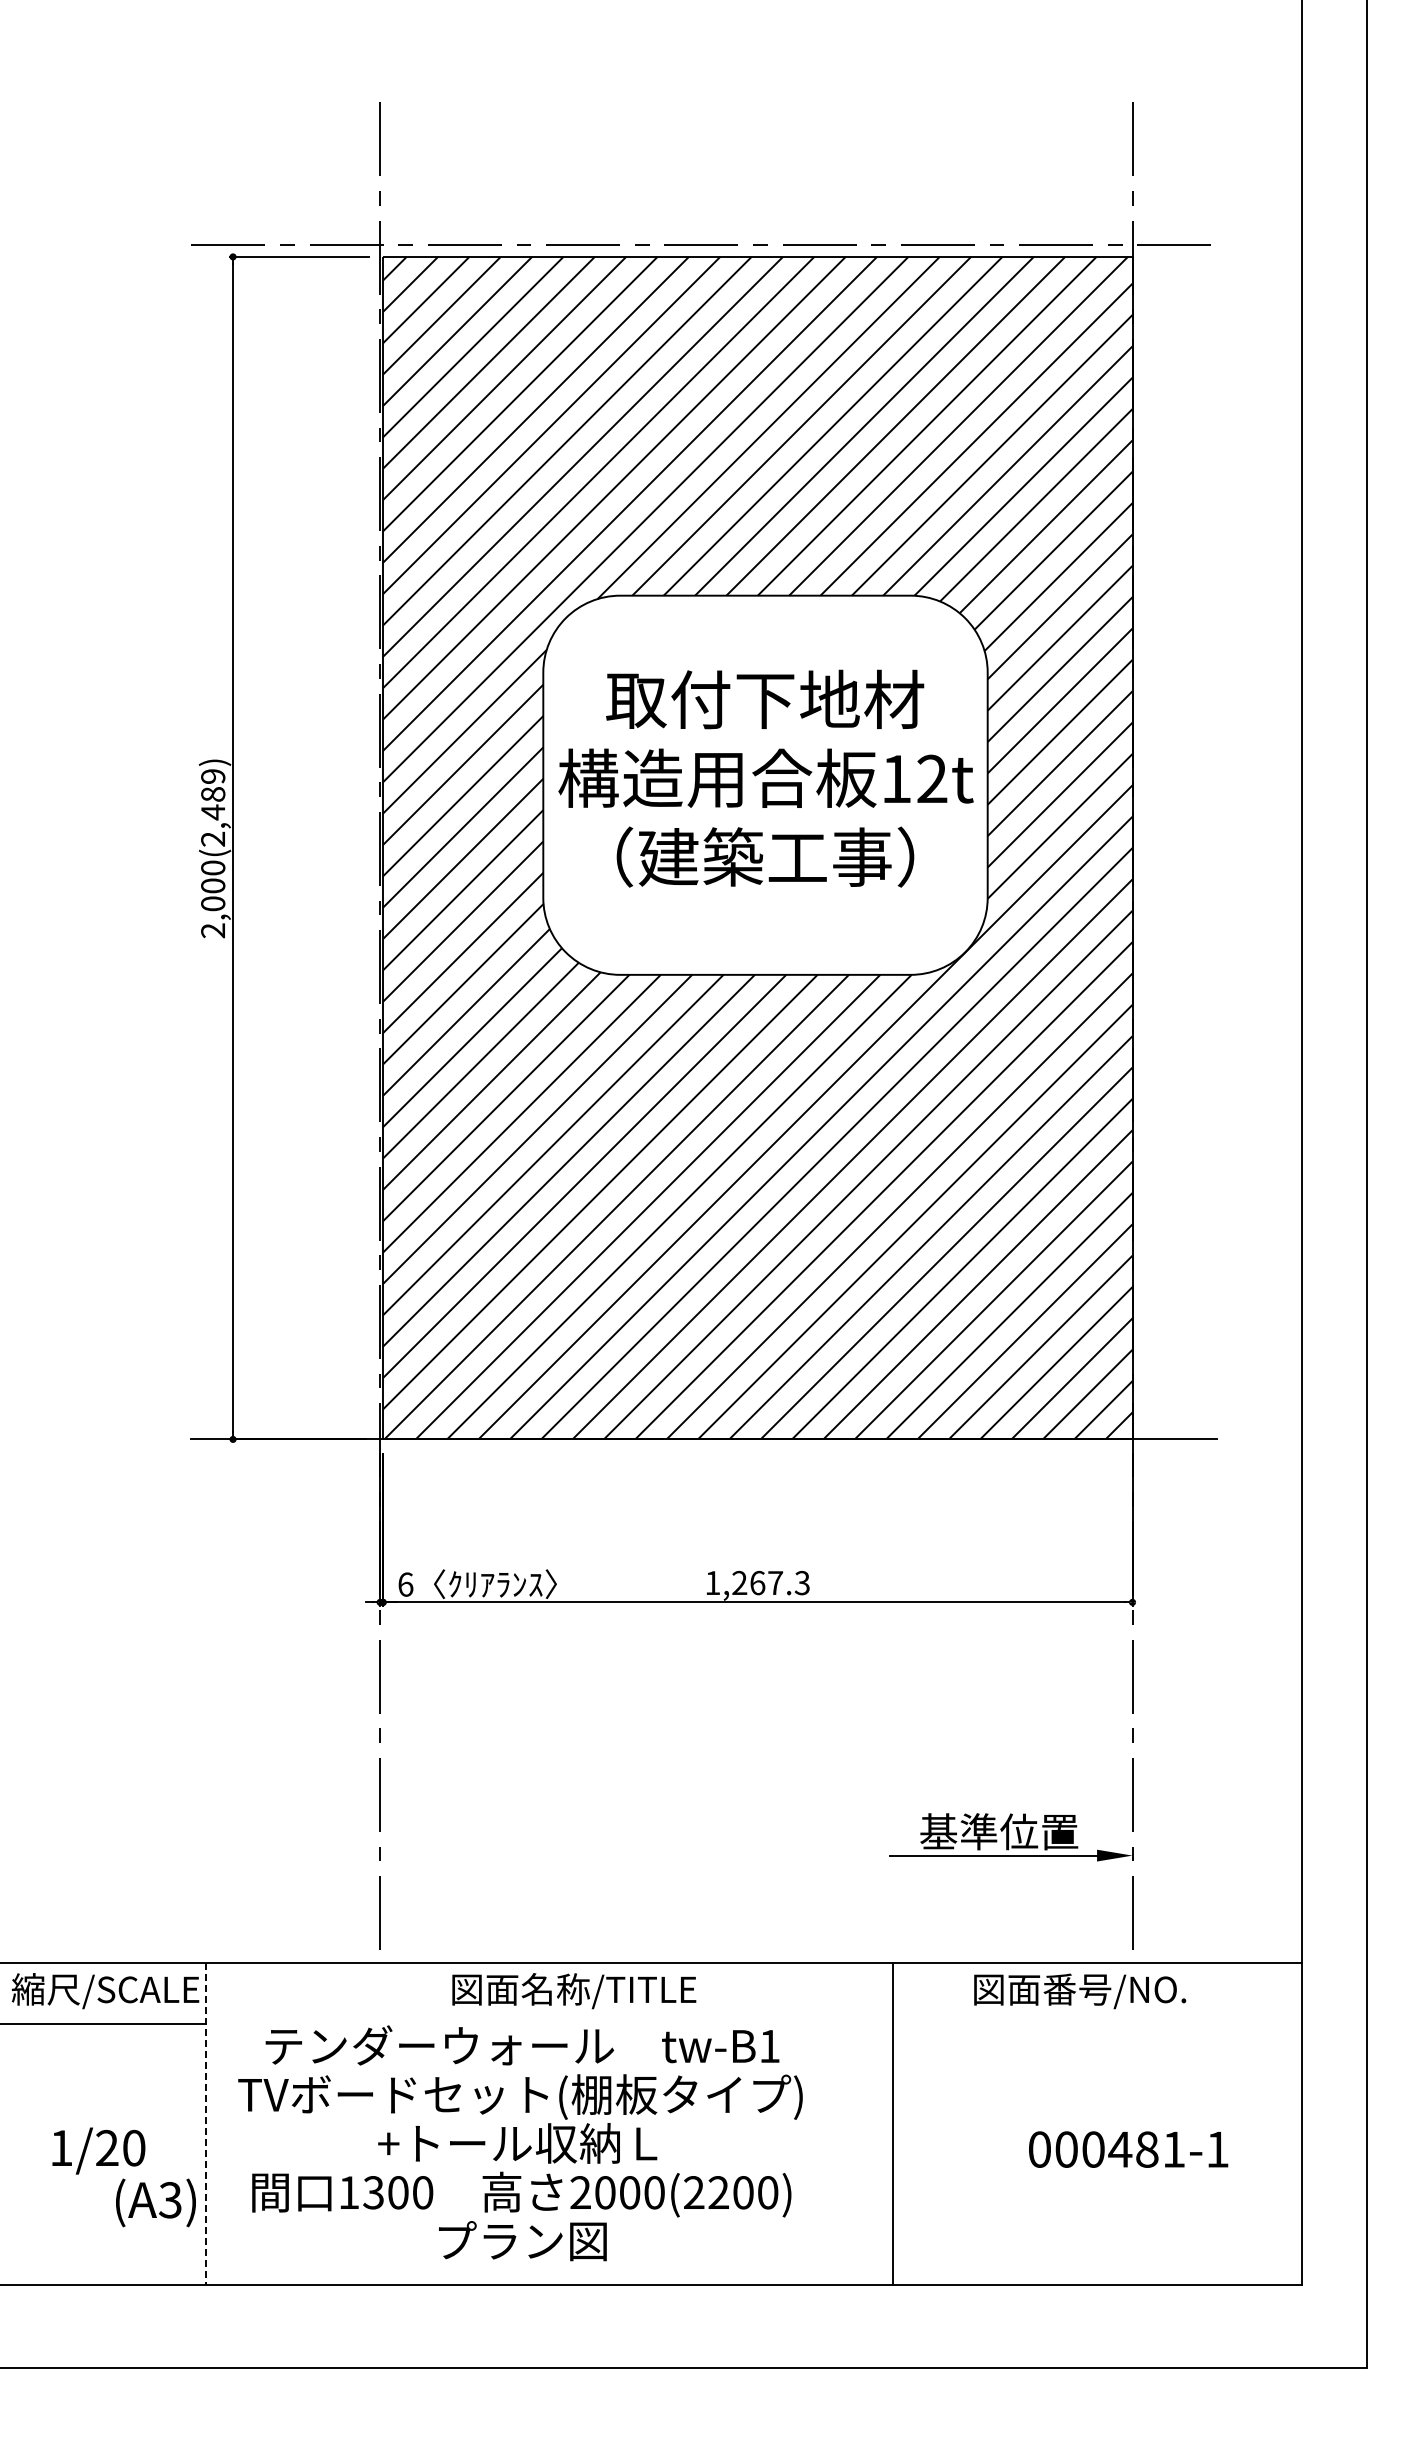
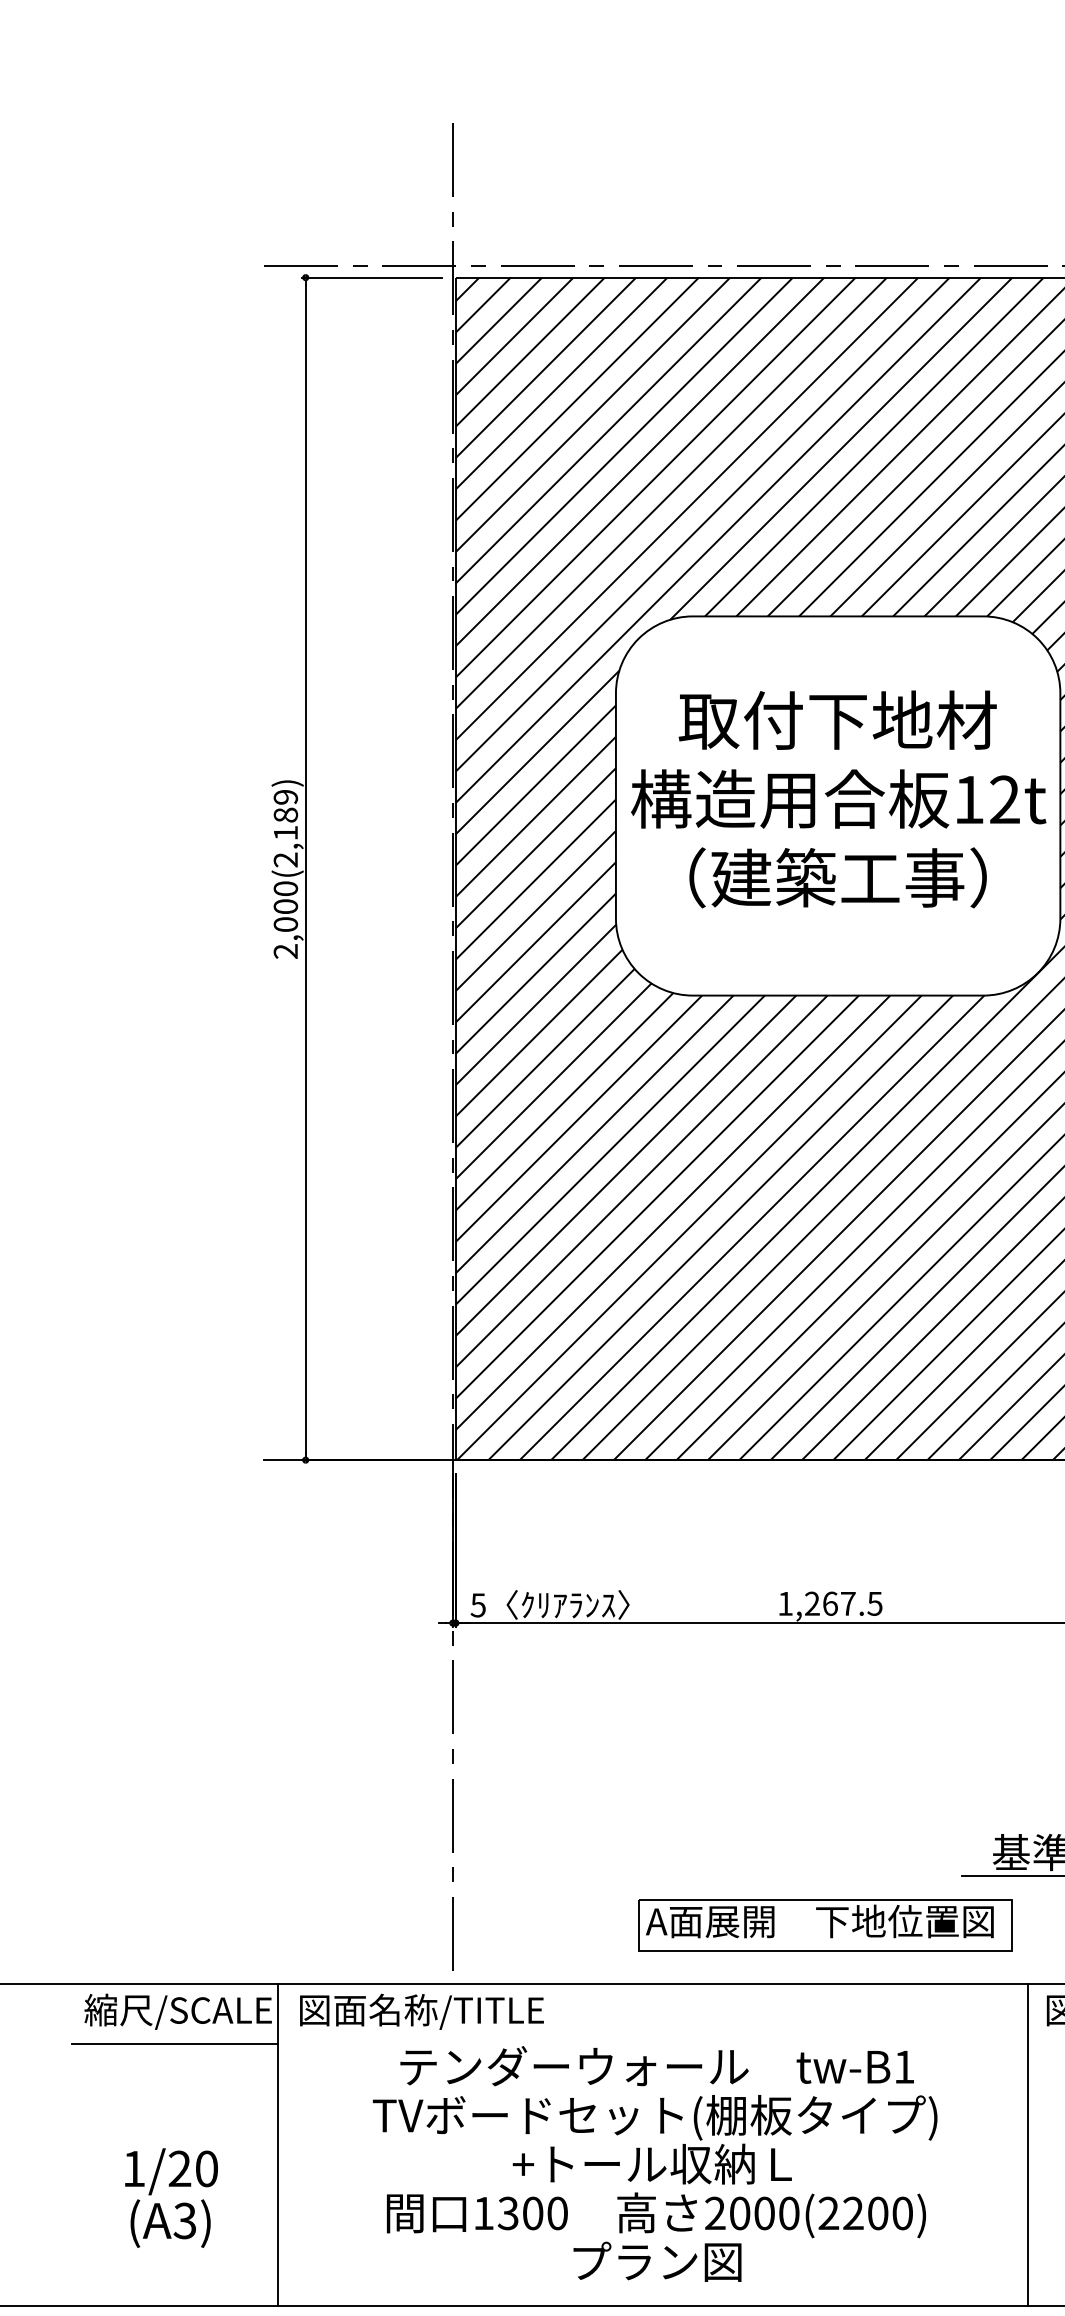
text: (212, 812) -> (285, 833), 2,000(2,489) -> 2,000(2,189)
text: (802, 1582) -> (875, 1603), 1,267.3 -> 1,267.5
text: (405, 1584) -> (478, 1605), 6 -> 5
part: (752, 1904) -> (825, 1925), added
text: (574, 1991) -> (422, 2012), moved
line: (893, 2123) -> (1028, 2144), moved
line: (205, 2124) -> (278, 2145), dashed -> solid
text: (520, 2143) -> (655, 2164), moved
text: (155, 2202) -> (170, 2223), moved

